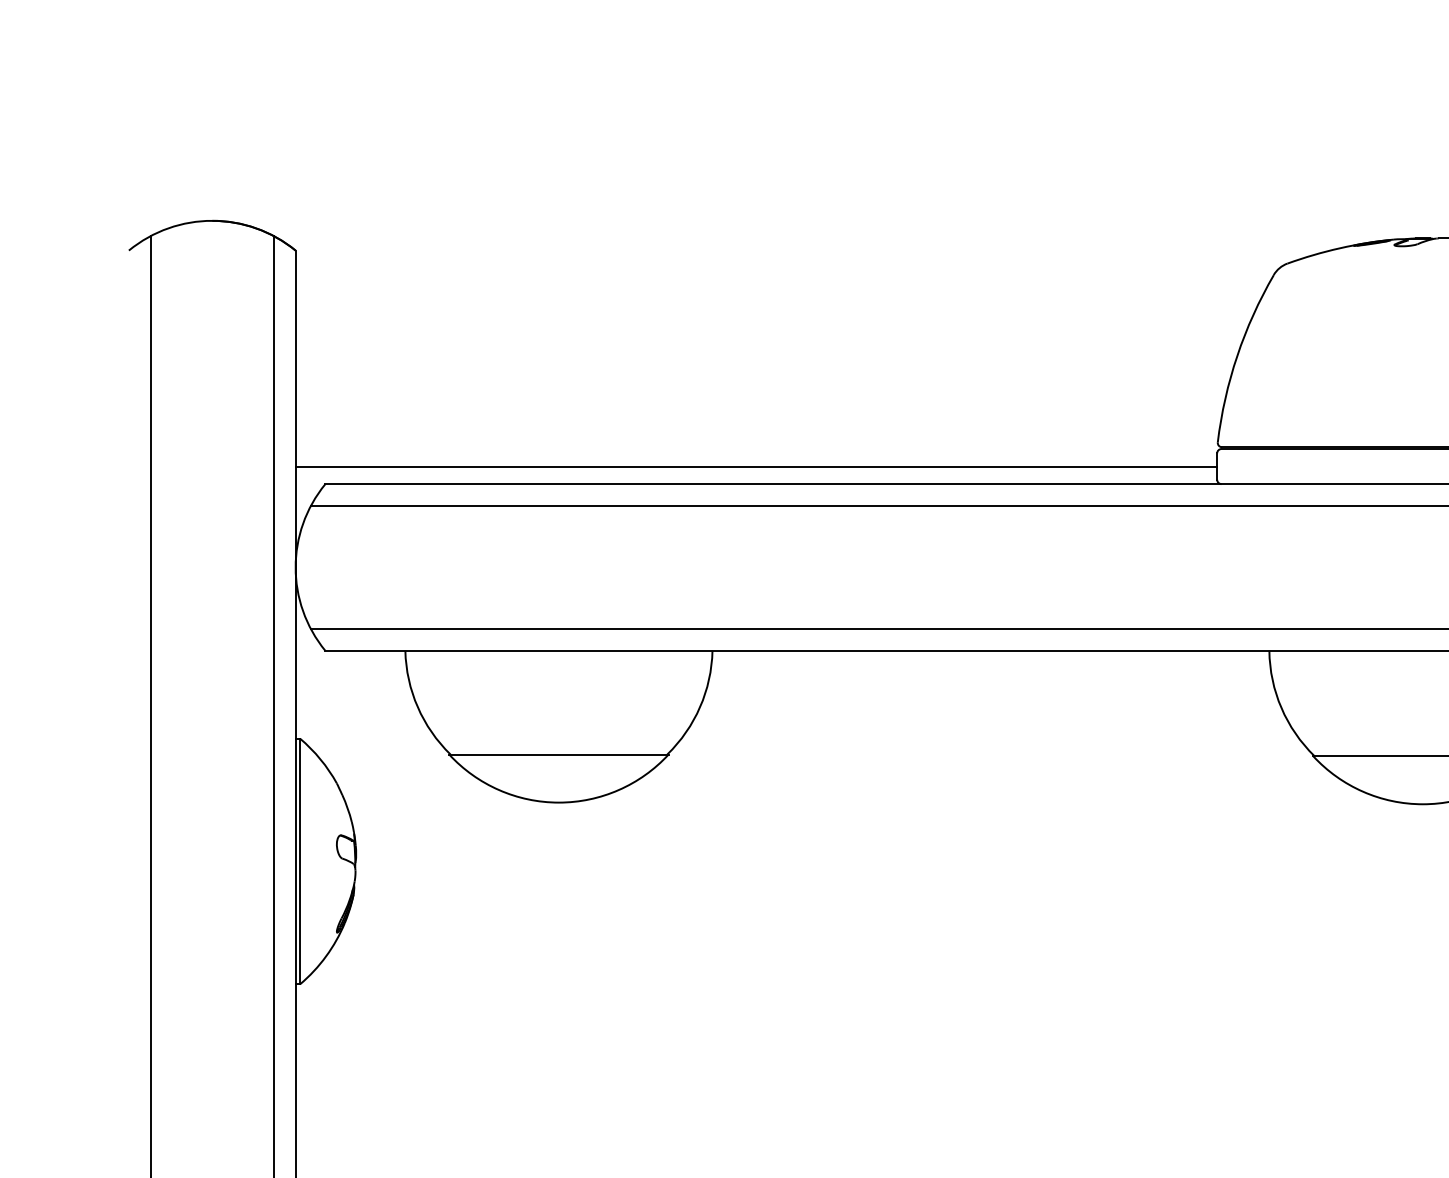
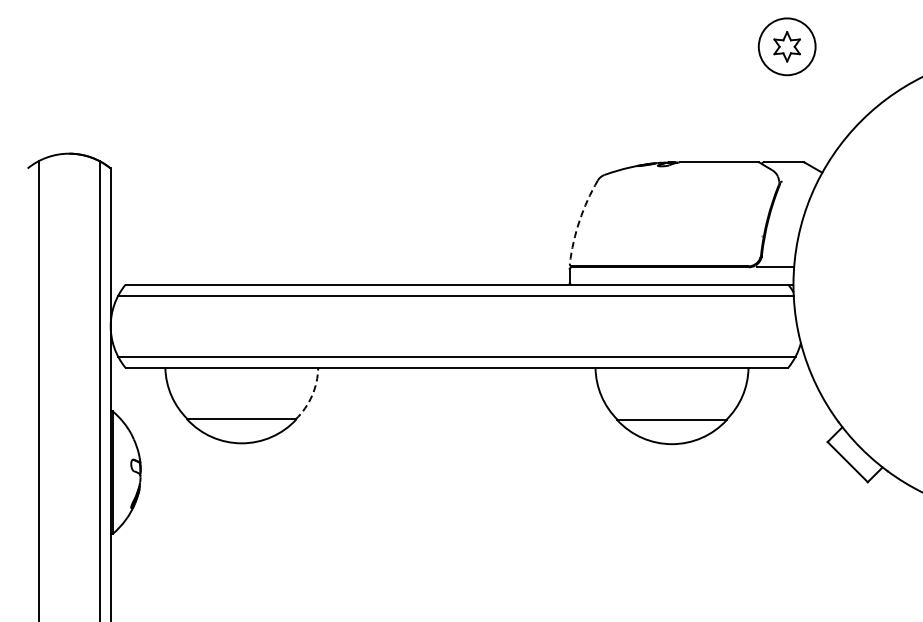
arc: (1237, 355) -> (579, 220), solid -> dashed
line: (755, 467) -> (339, 276), removed
arc: (700, 706) -> (312, 395), solid -> dashed

